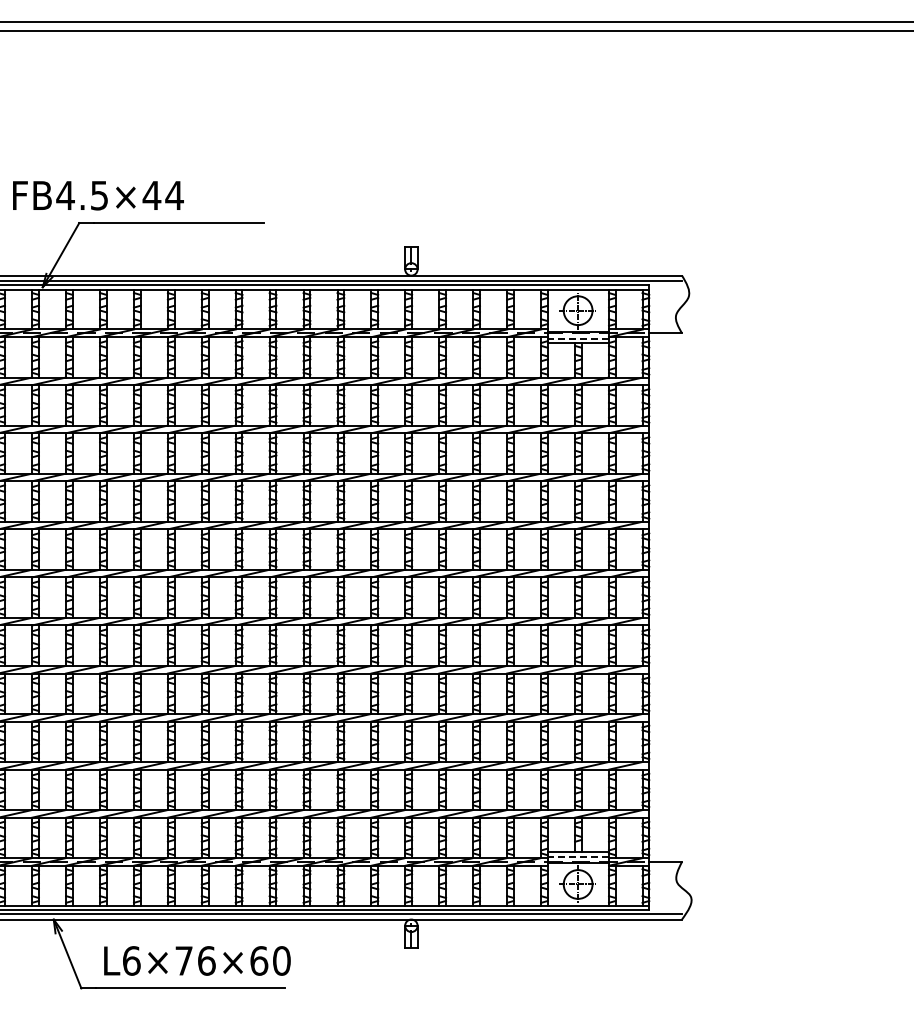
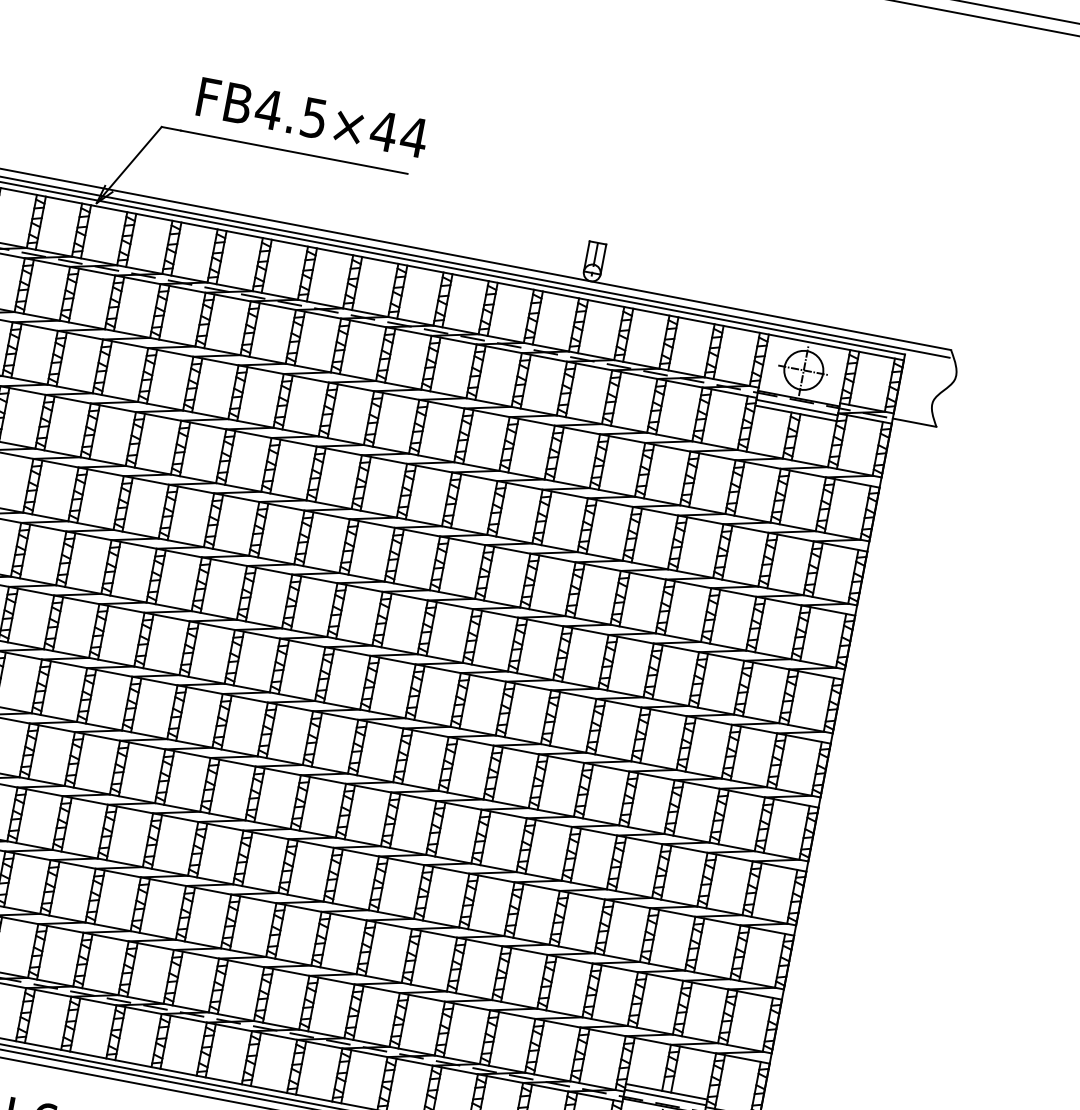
text: (98, 195) -> (312, 117), moved
line: (578, 338) -> (797, 407), dashed -> solid
line: (578, 856) -> (665, 1097), dashed -> solid

